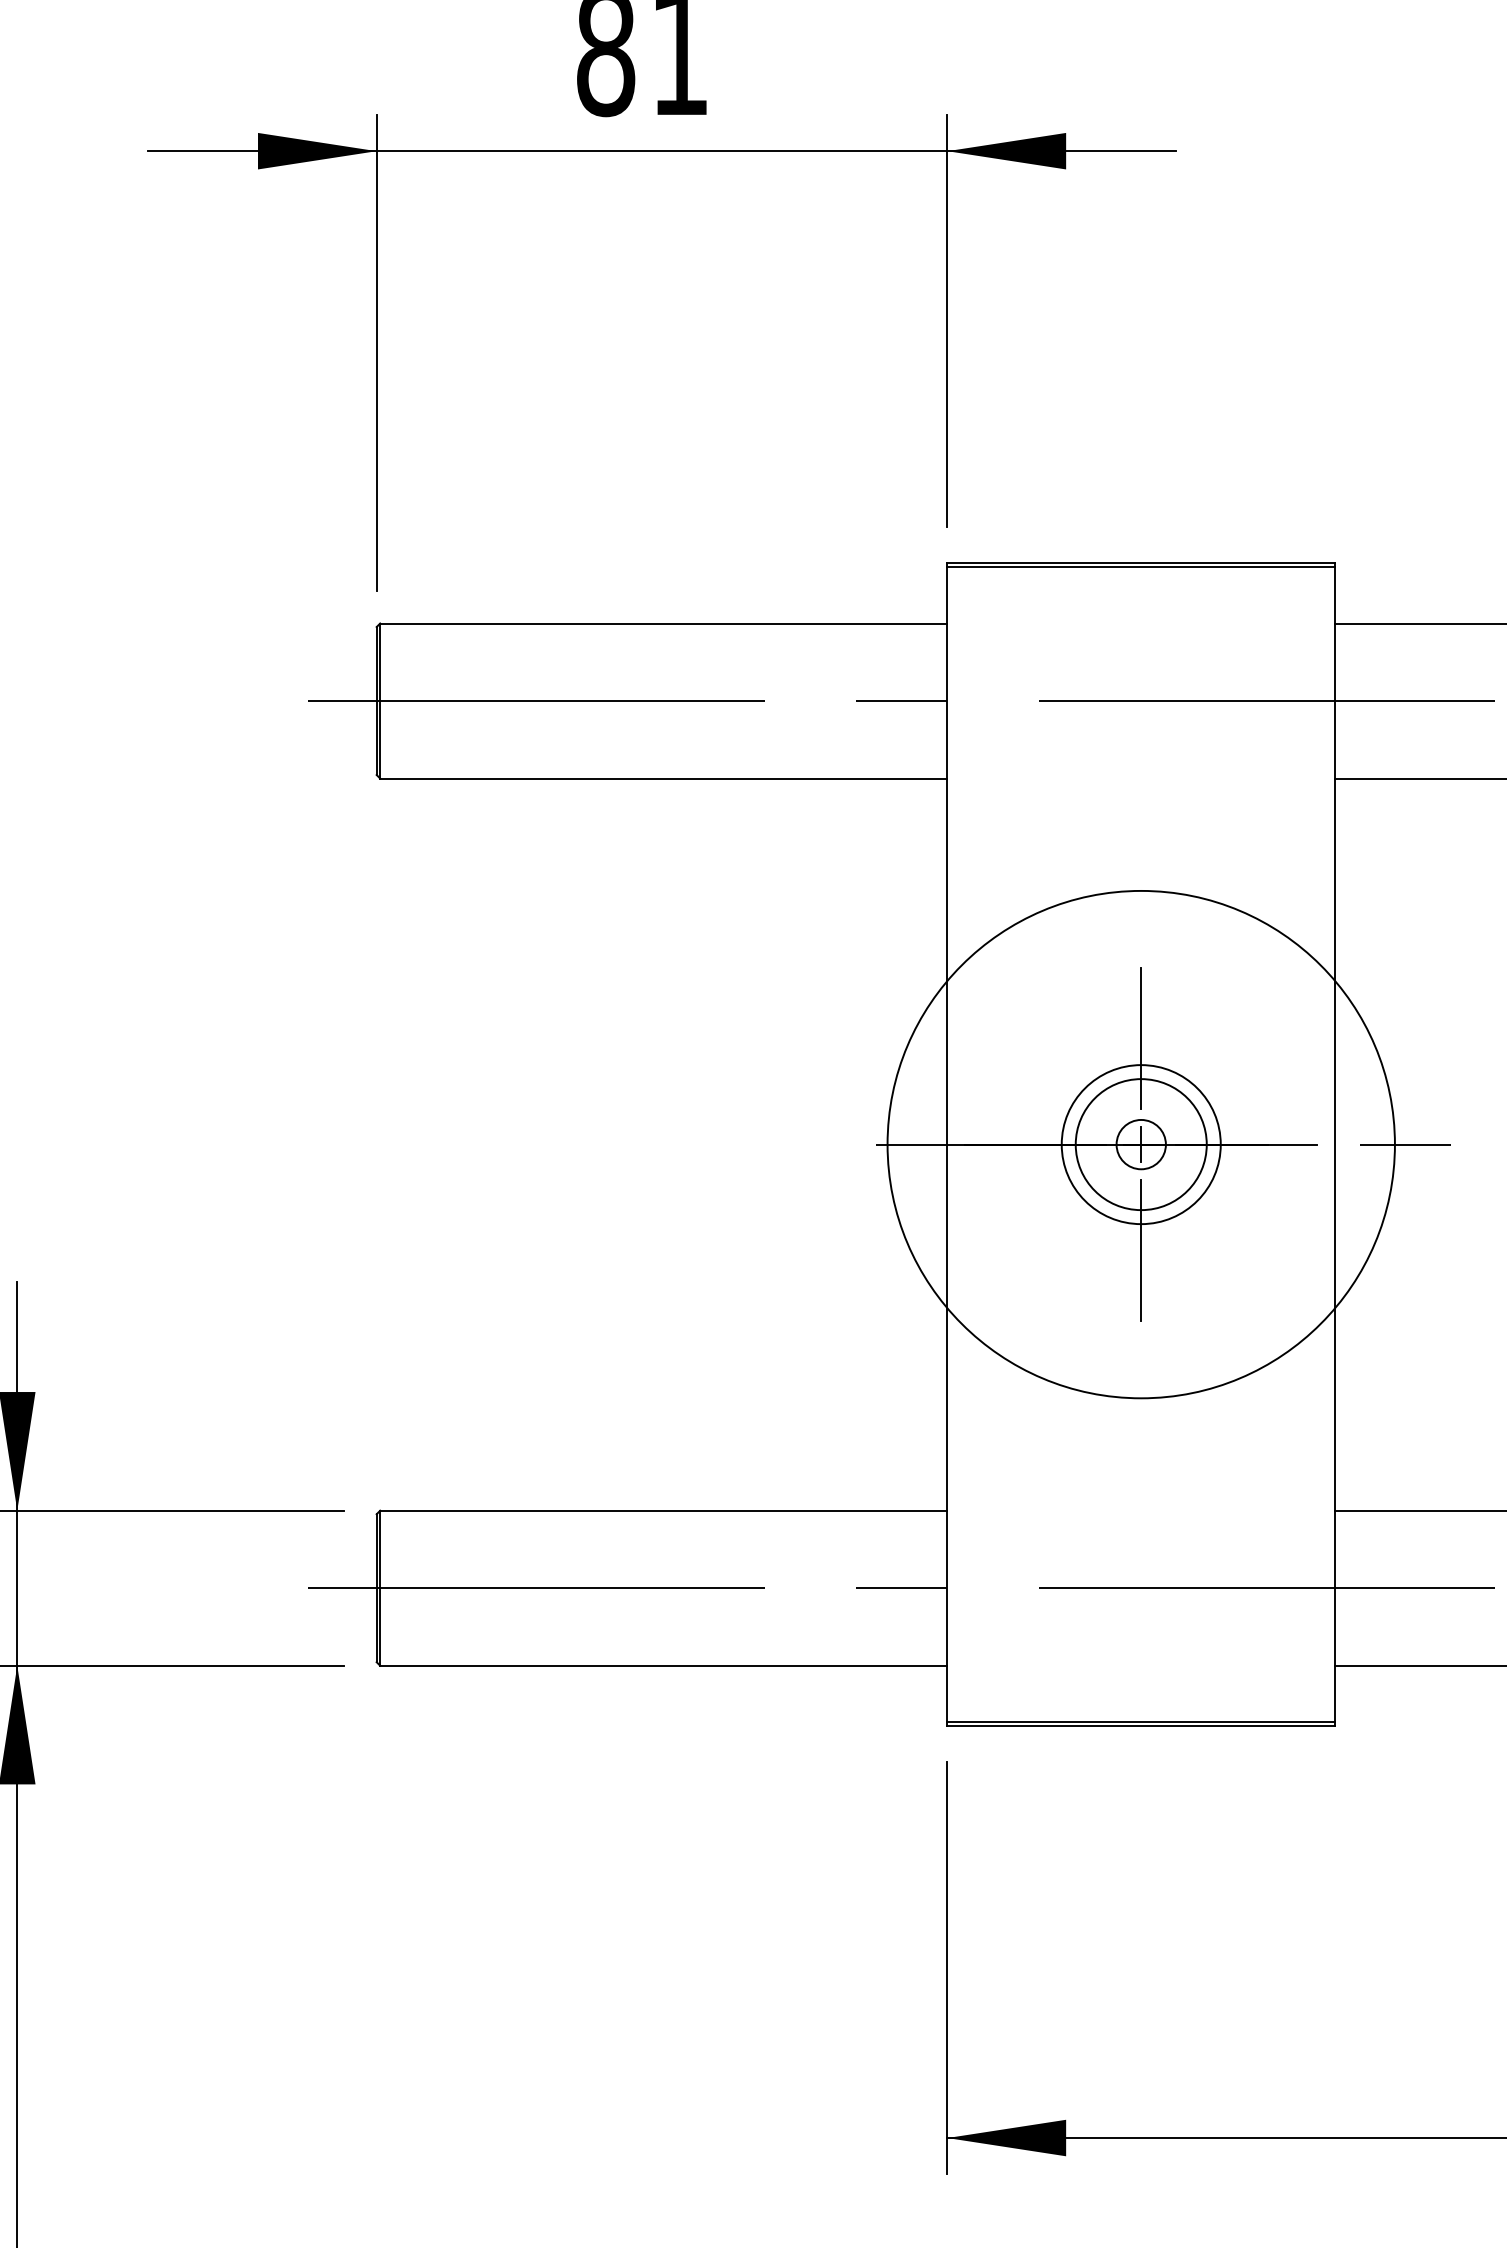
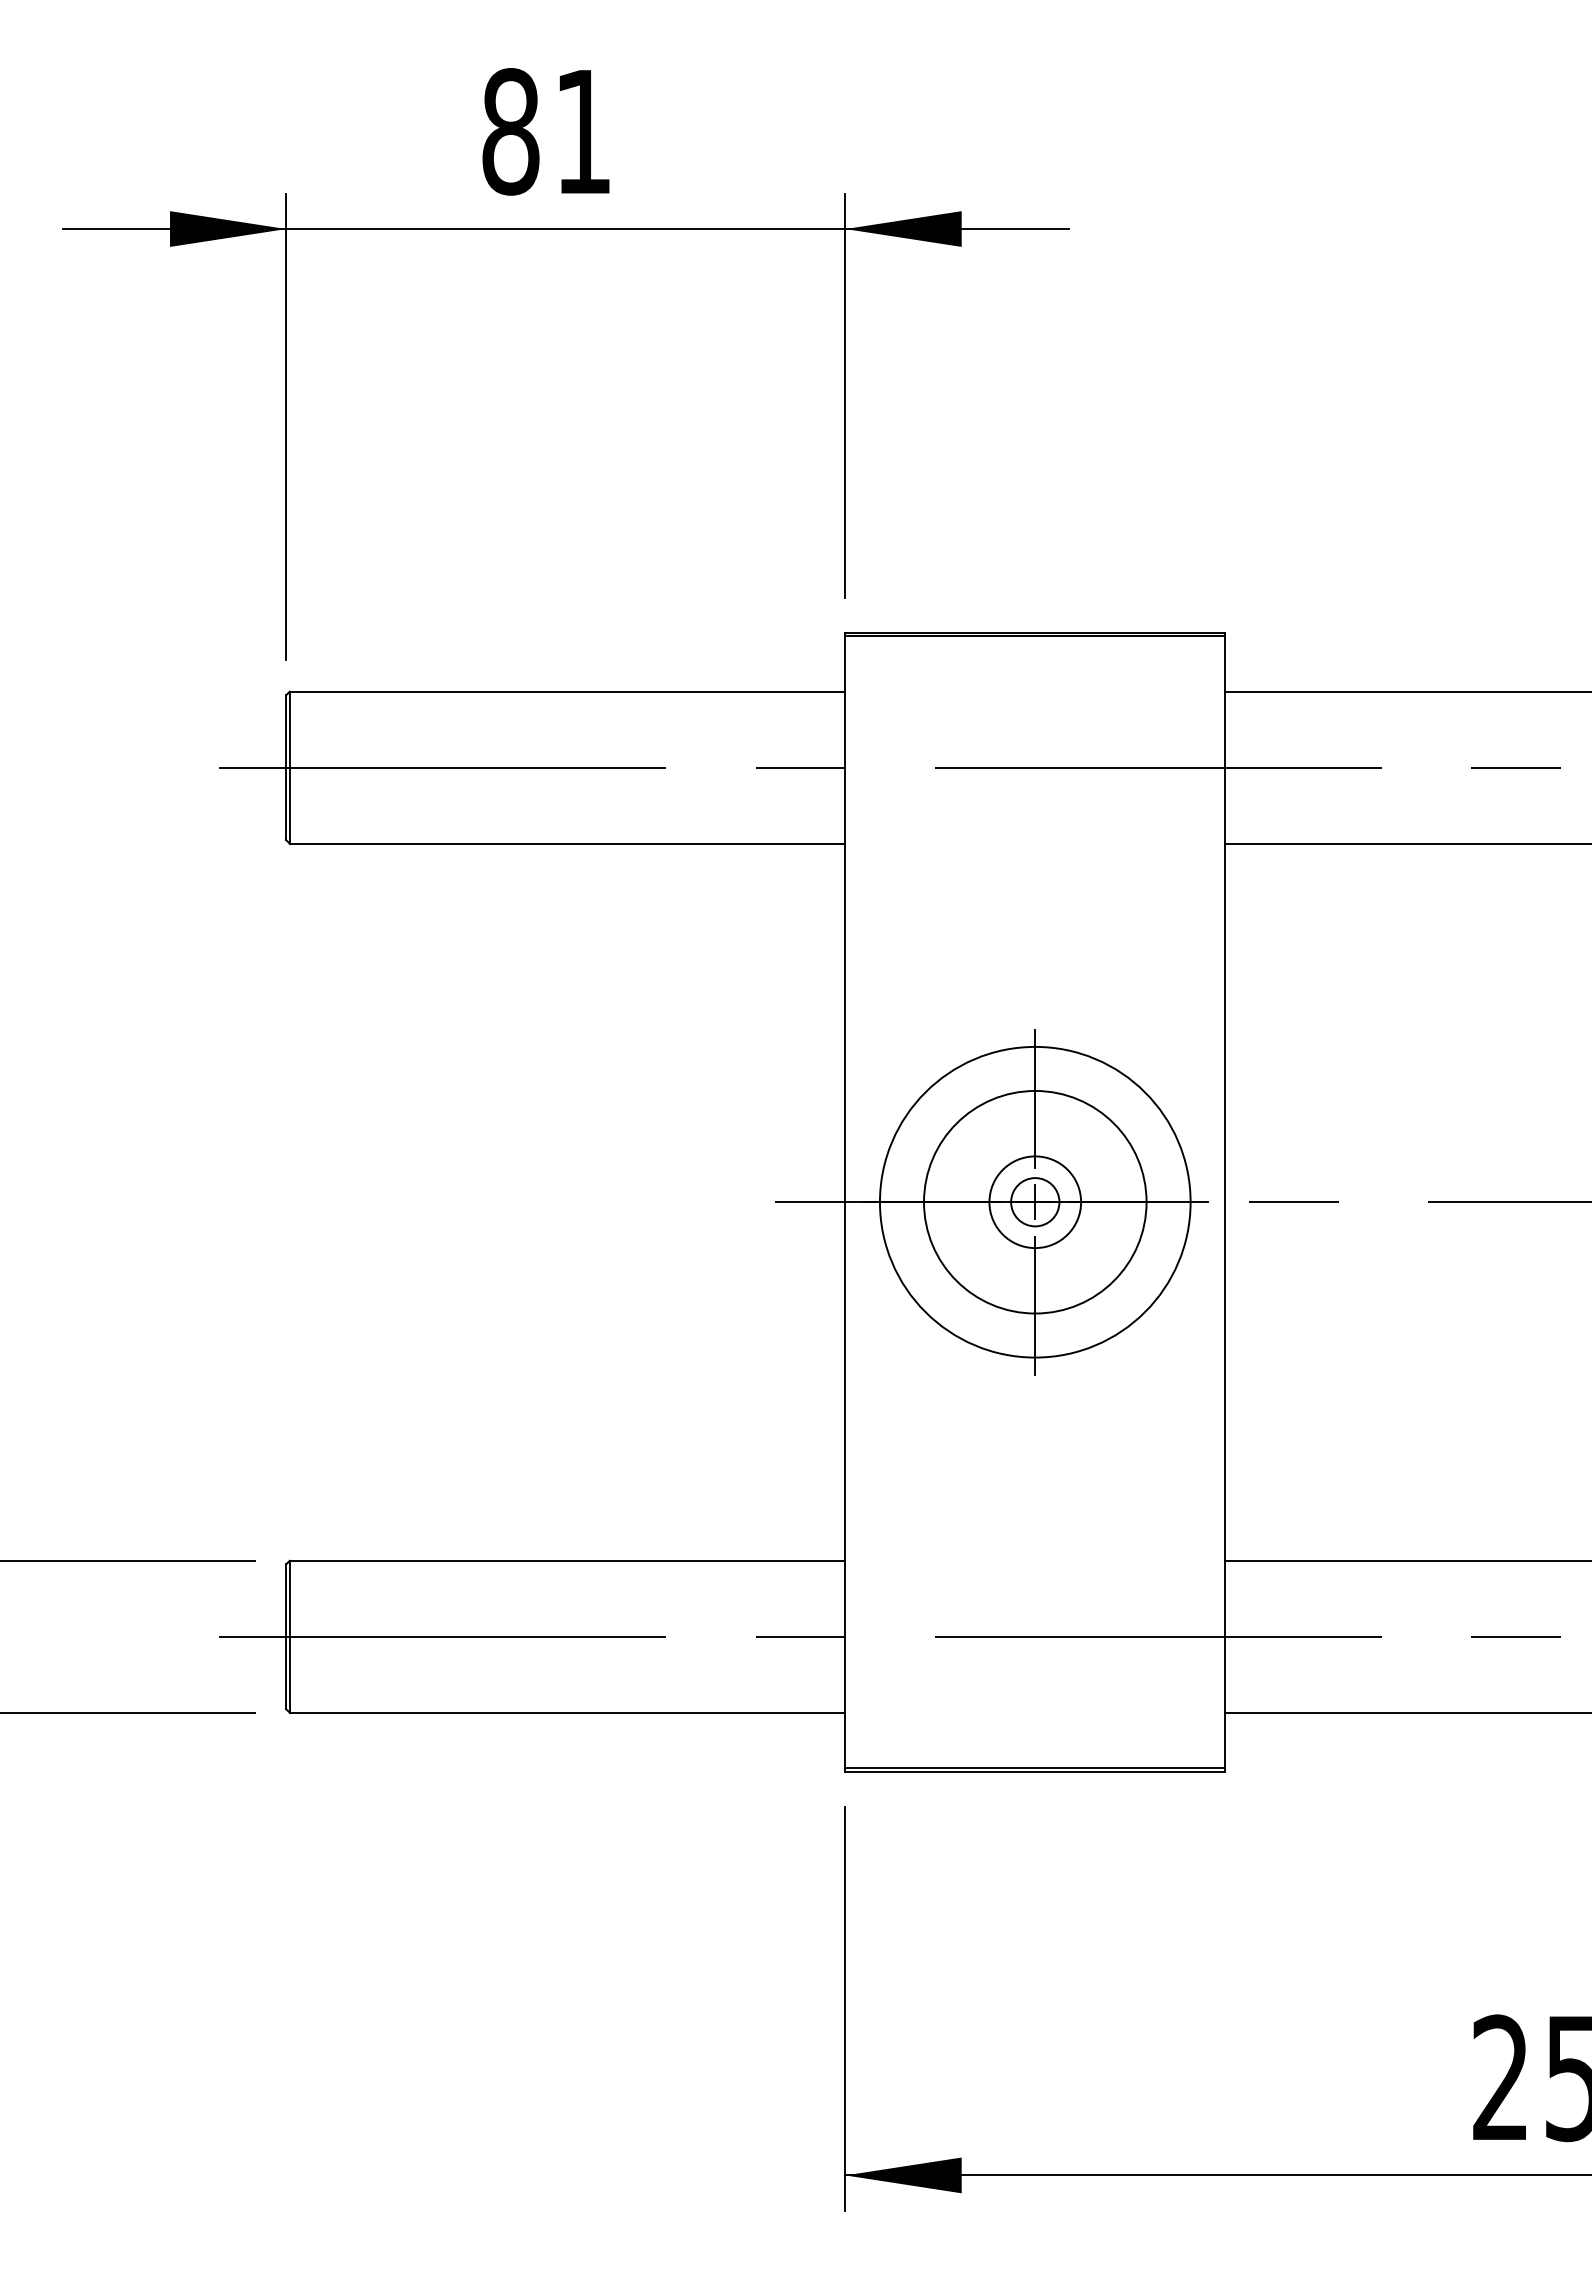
circle: (1140, 1143) -> (1034, 1201), size x0.62
circle: (1141, 1143) -> (1035, 1201), size x1.43
circle: (1141, 1144) -> (1035, 1202), size x0.71

